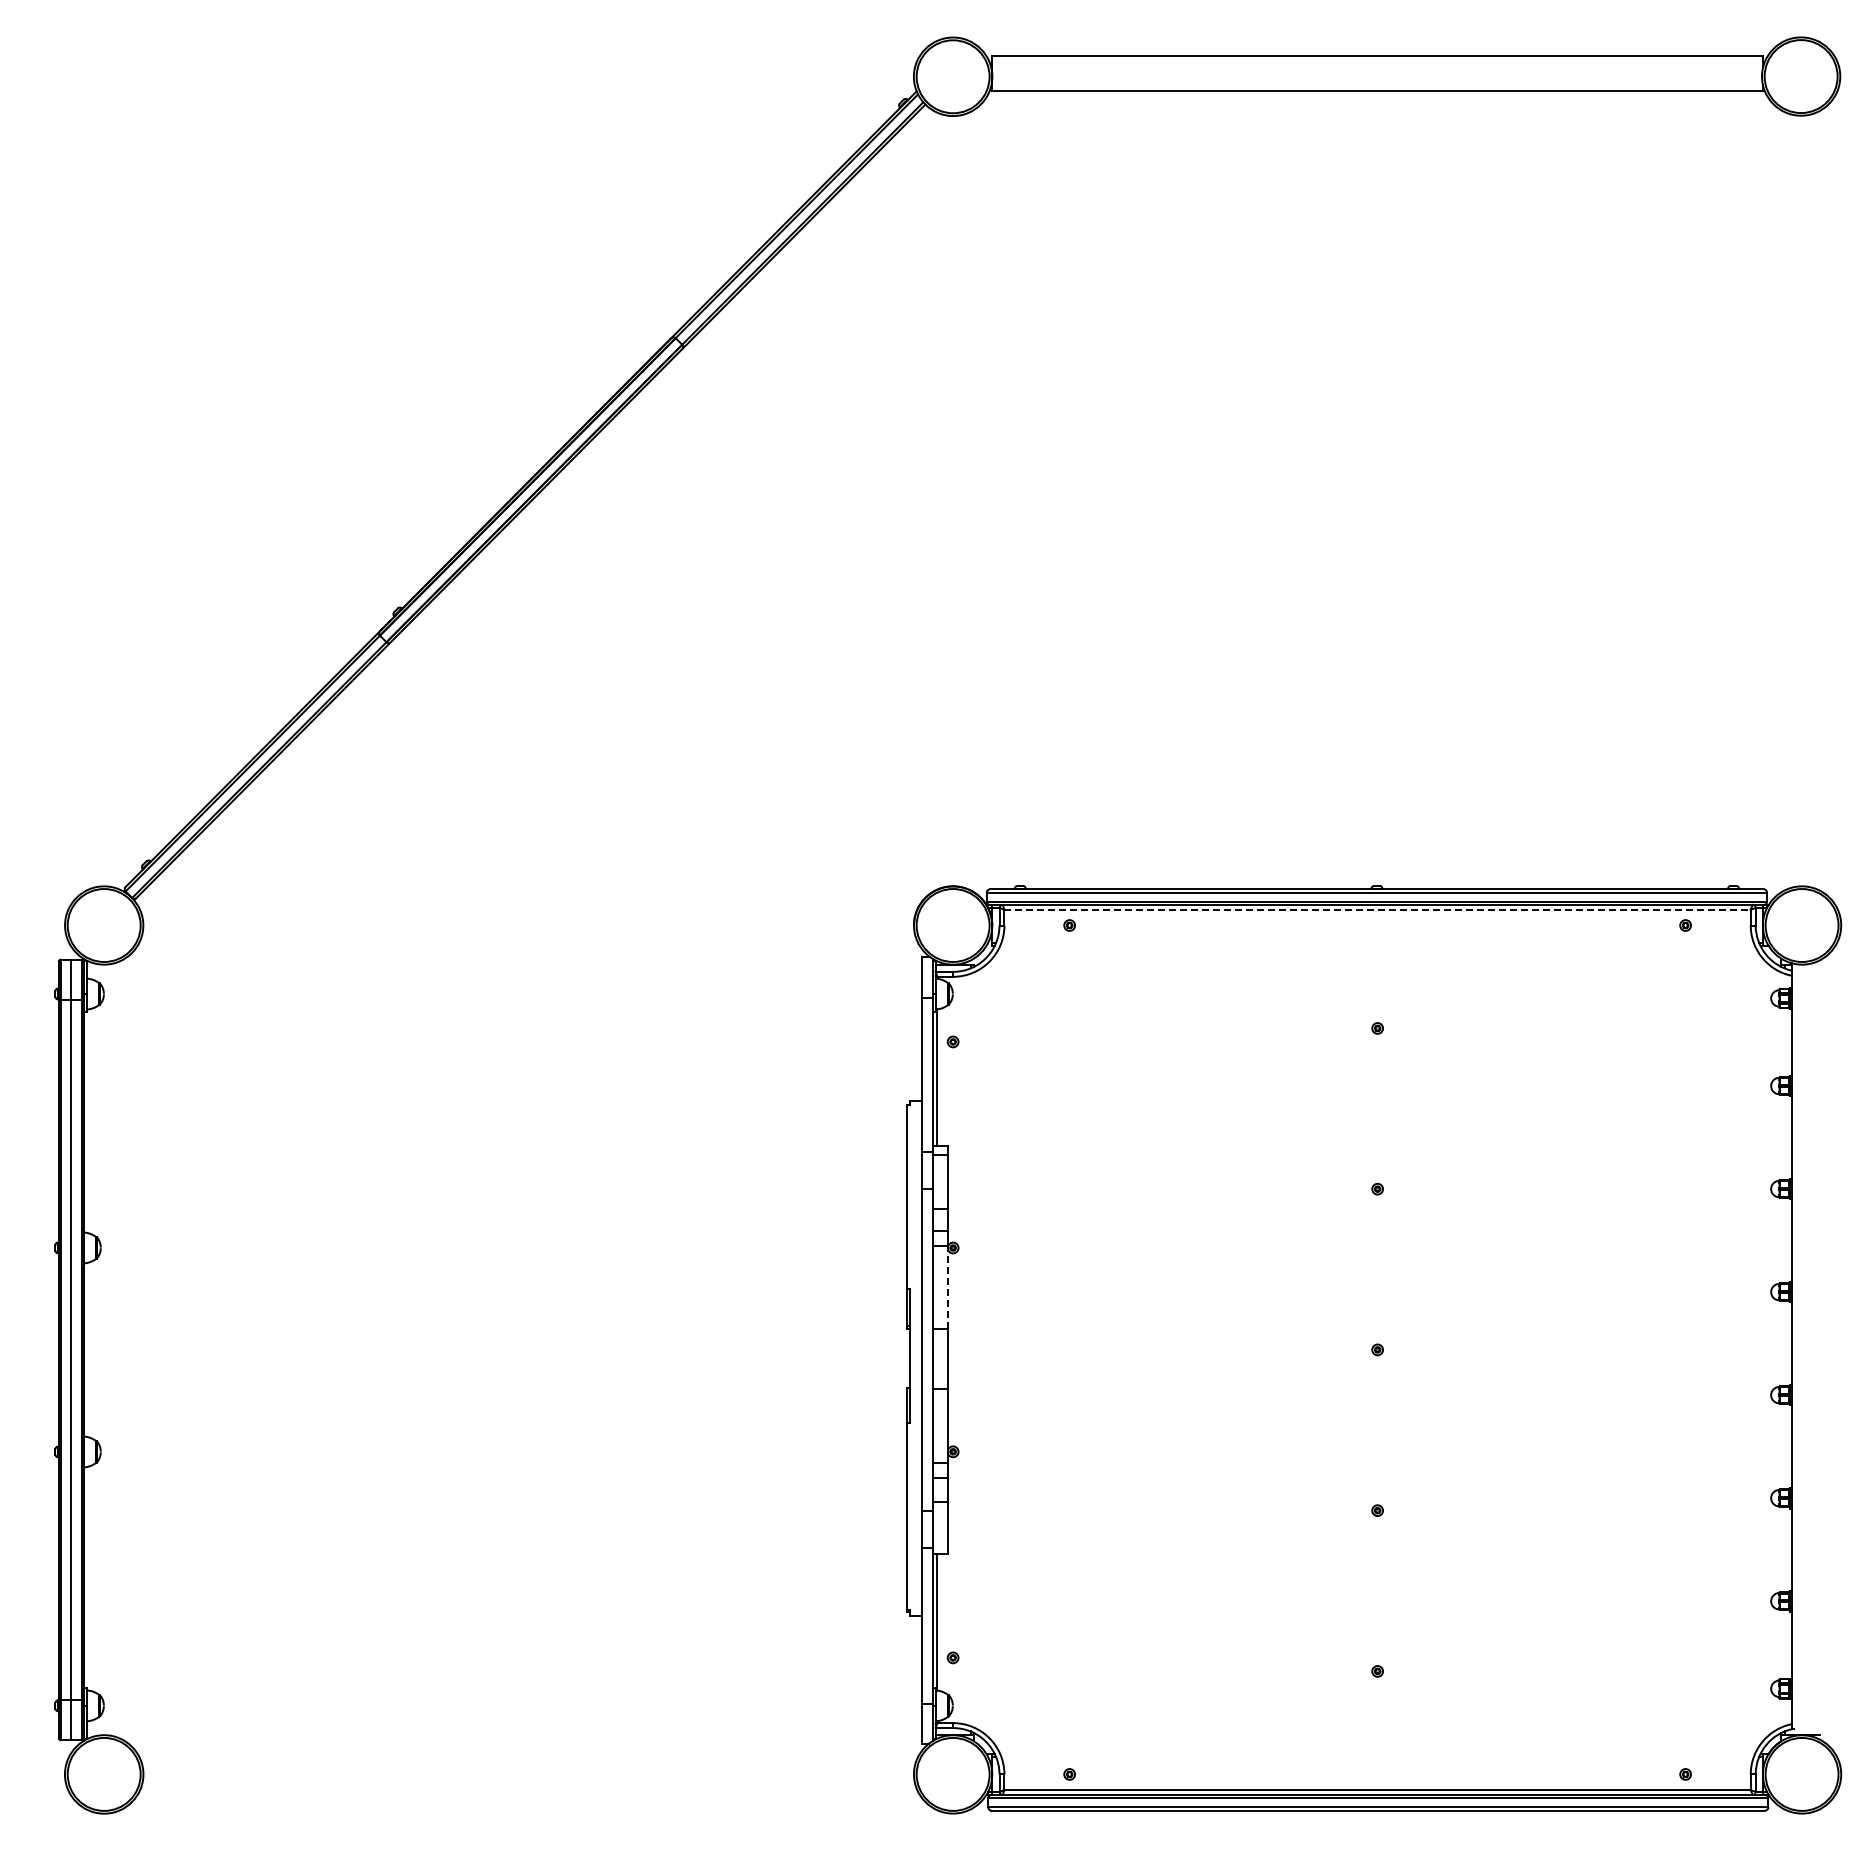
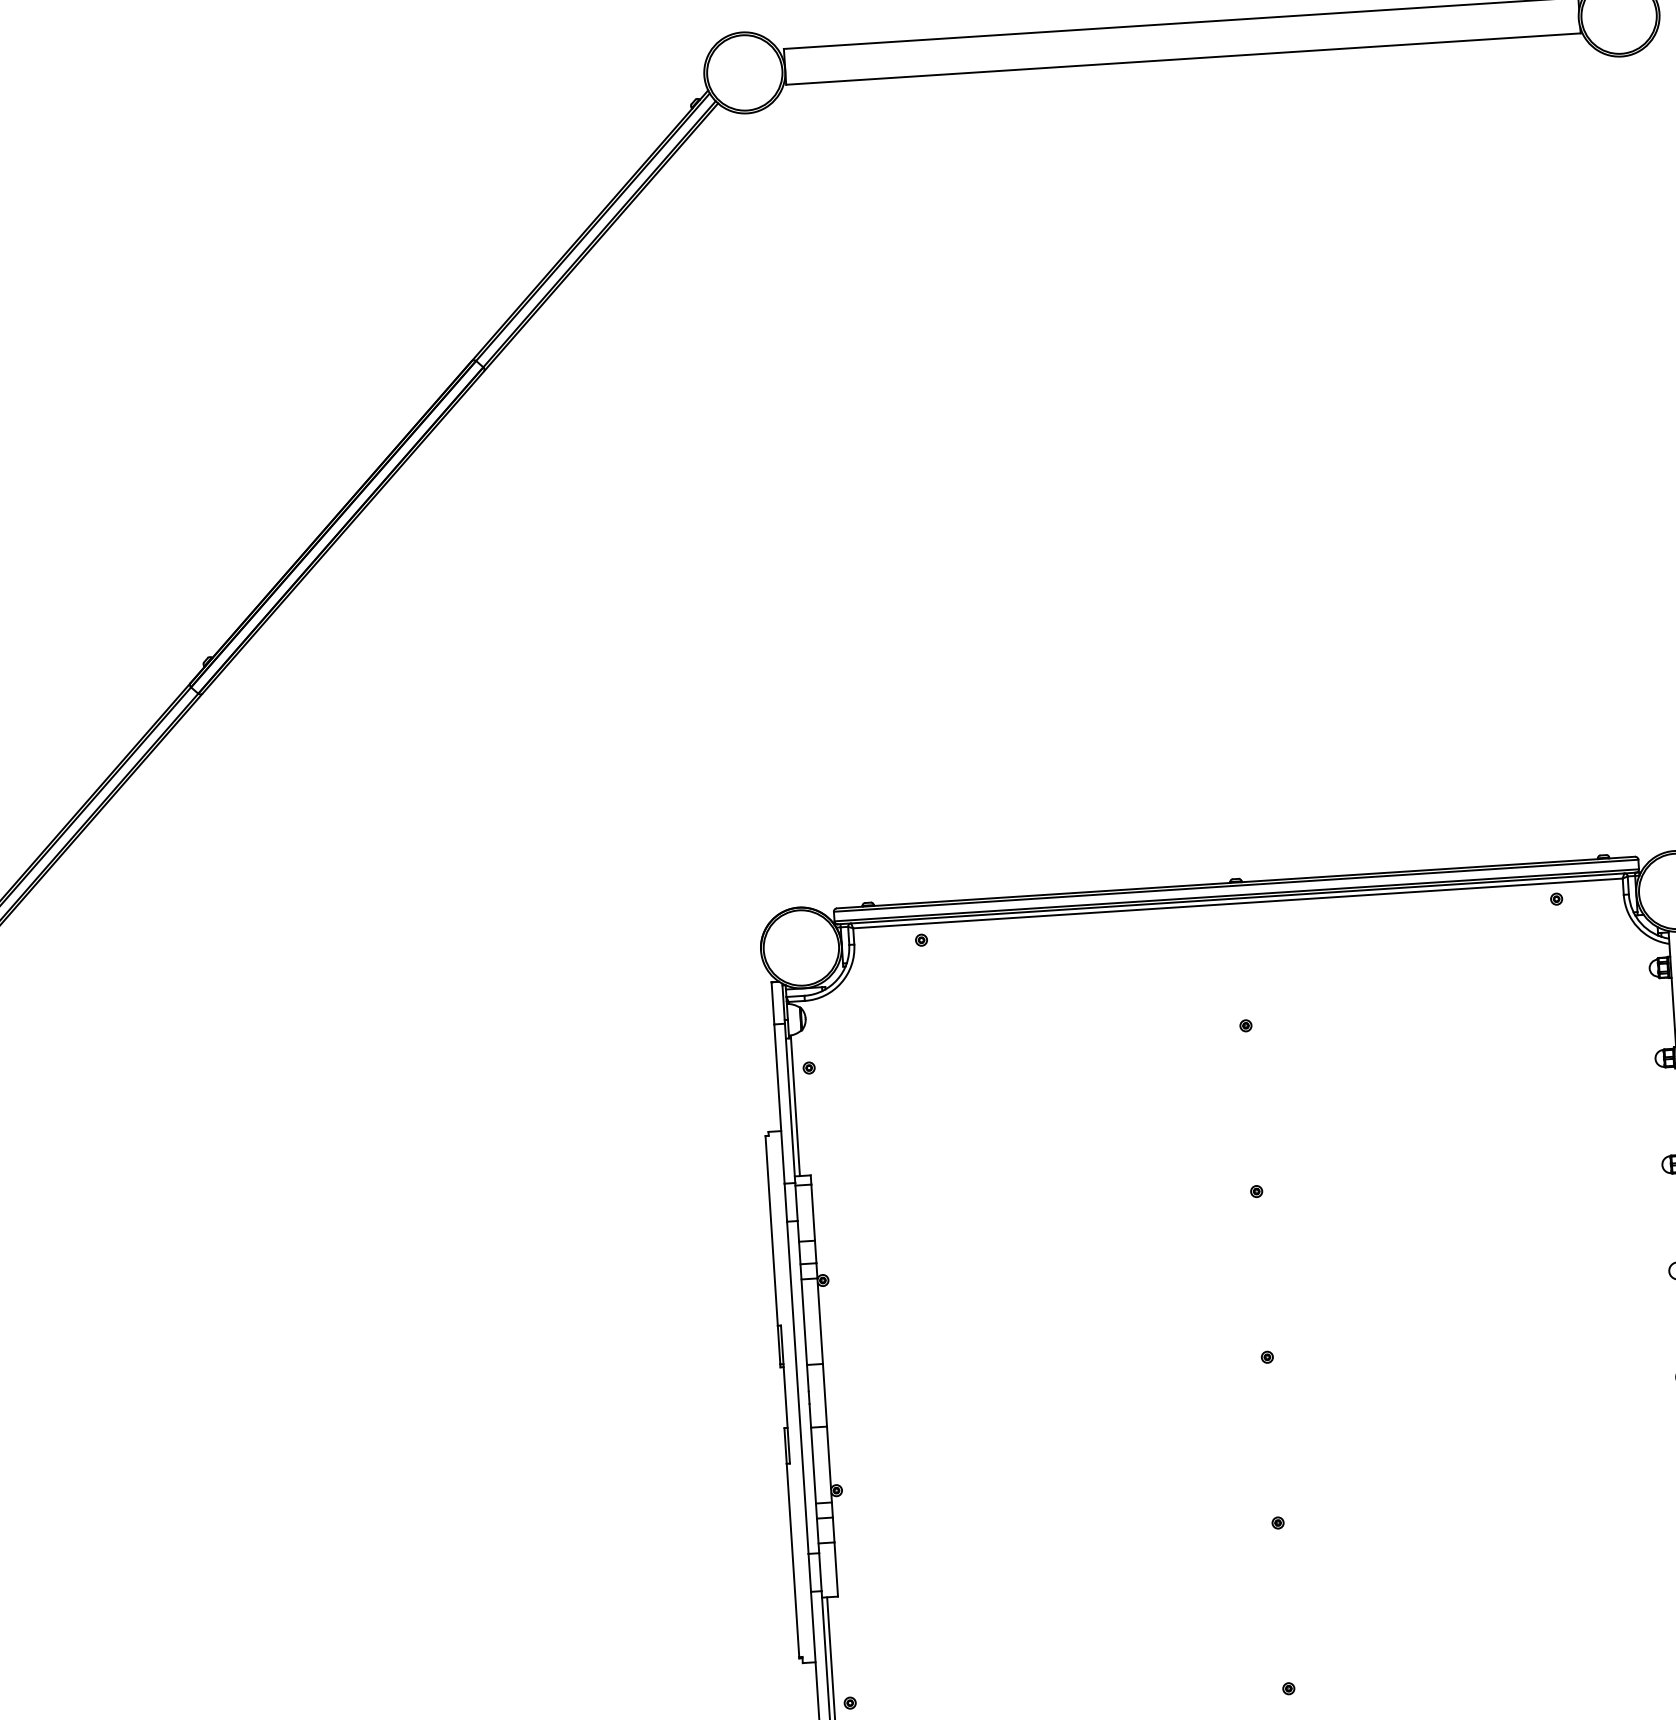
line: (1378, 909) -> (1238, 903), dashed -> solid
line: (947, 1286) -> (819, 1320), dashed -> solid

